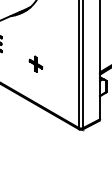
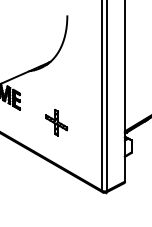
part: (35, 64) -> (55, 122), size x1.6

